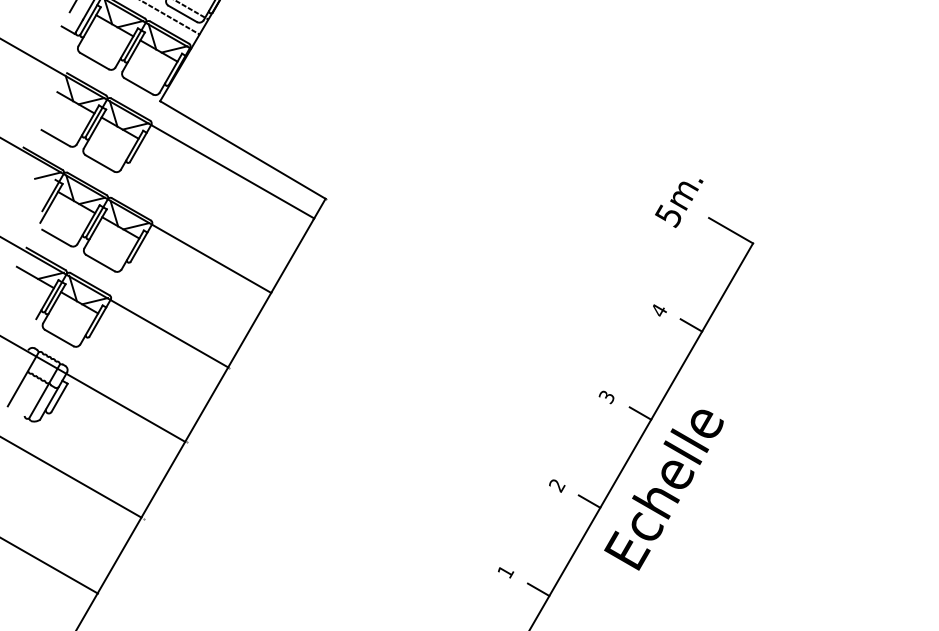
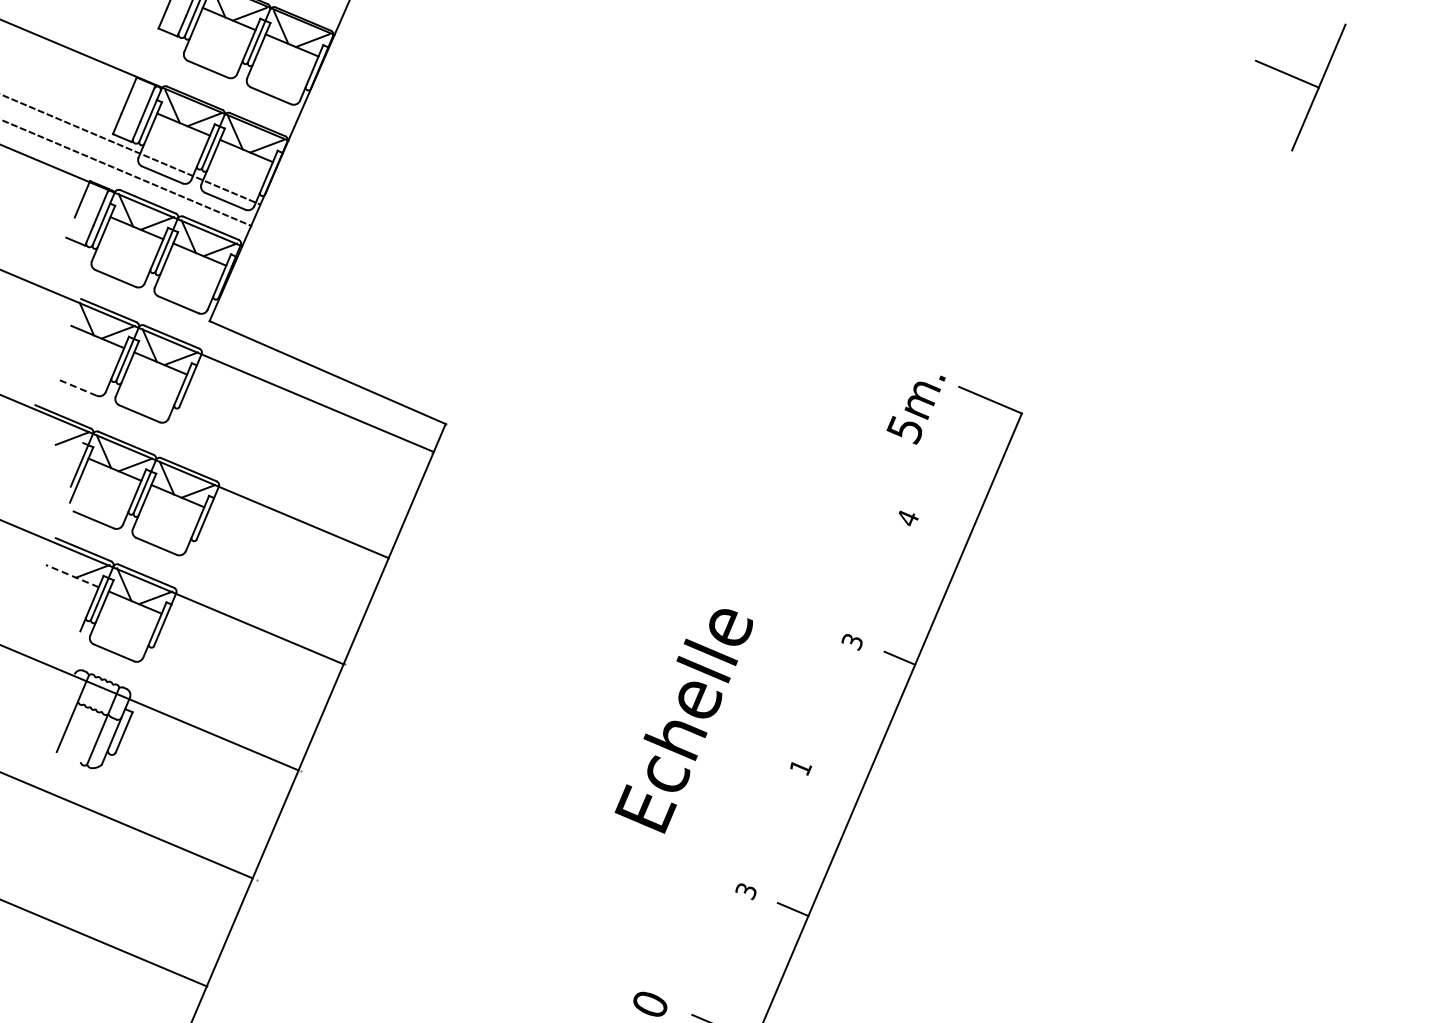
line: (55, 138) -> (76, 387), solid -> dashed
text: (678, 201) -> (915, 409), moved
line: (35, 277) -> (72, 576), solid -> dashed
line: (690, 325) -> (952, 532), removed
text: (556, 486) -> (800, 768), 2 -> 1
text: (663, 489) -> (683, 721), moved
line: (589, 501) -> (846, 783), removed
text: (505, 572) -> (746, 891), 1 -> 3

